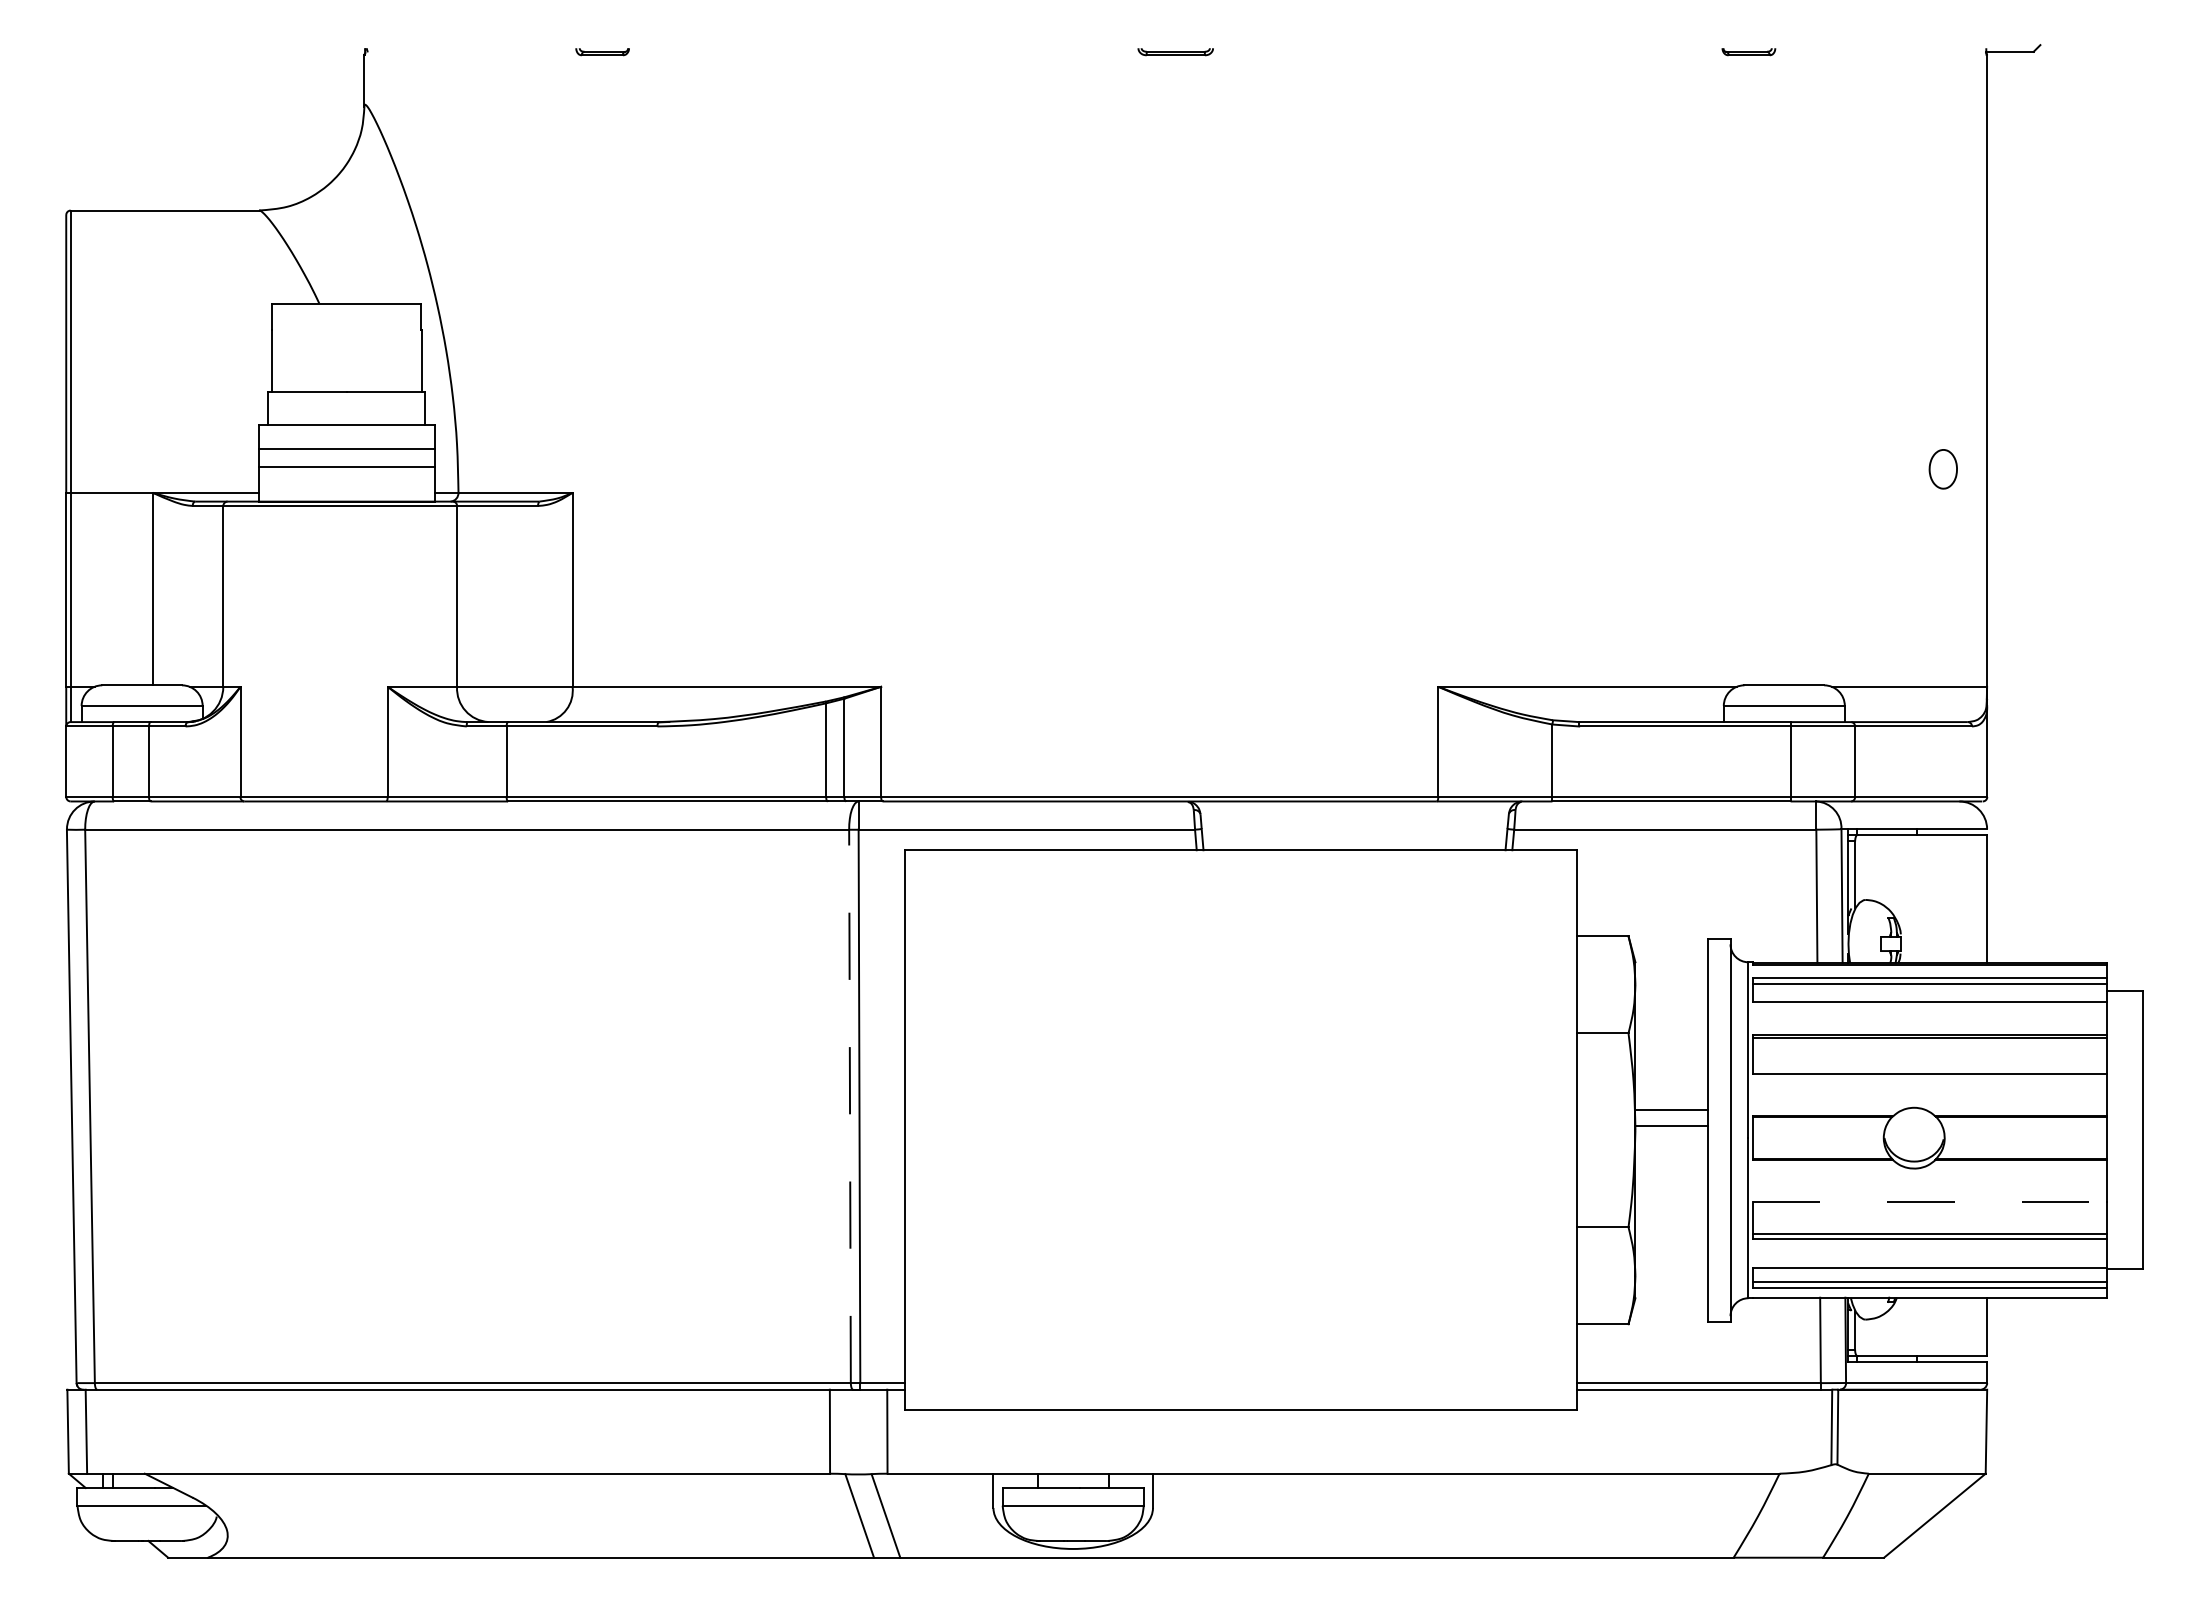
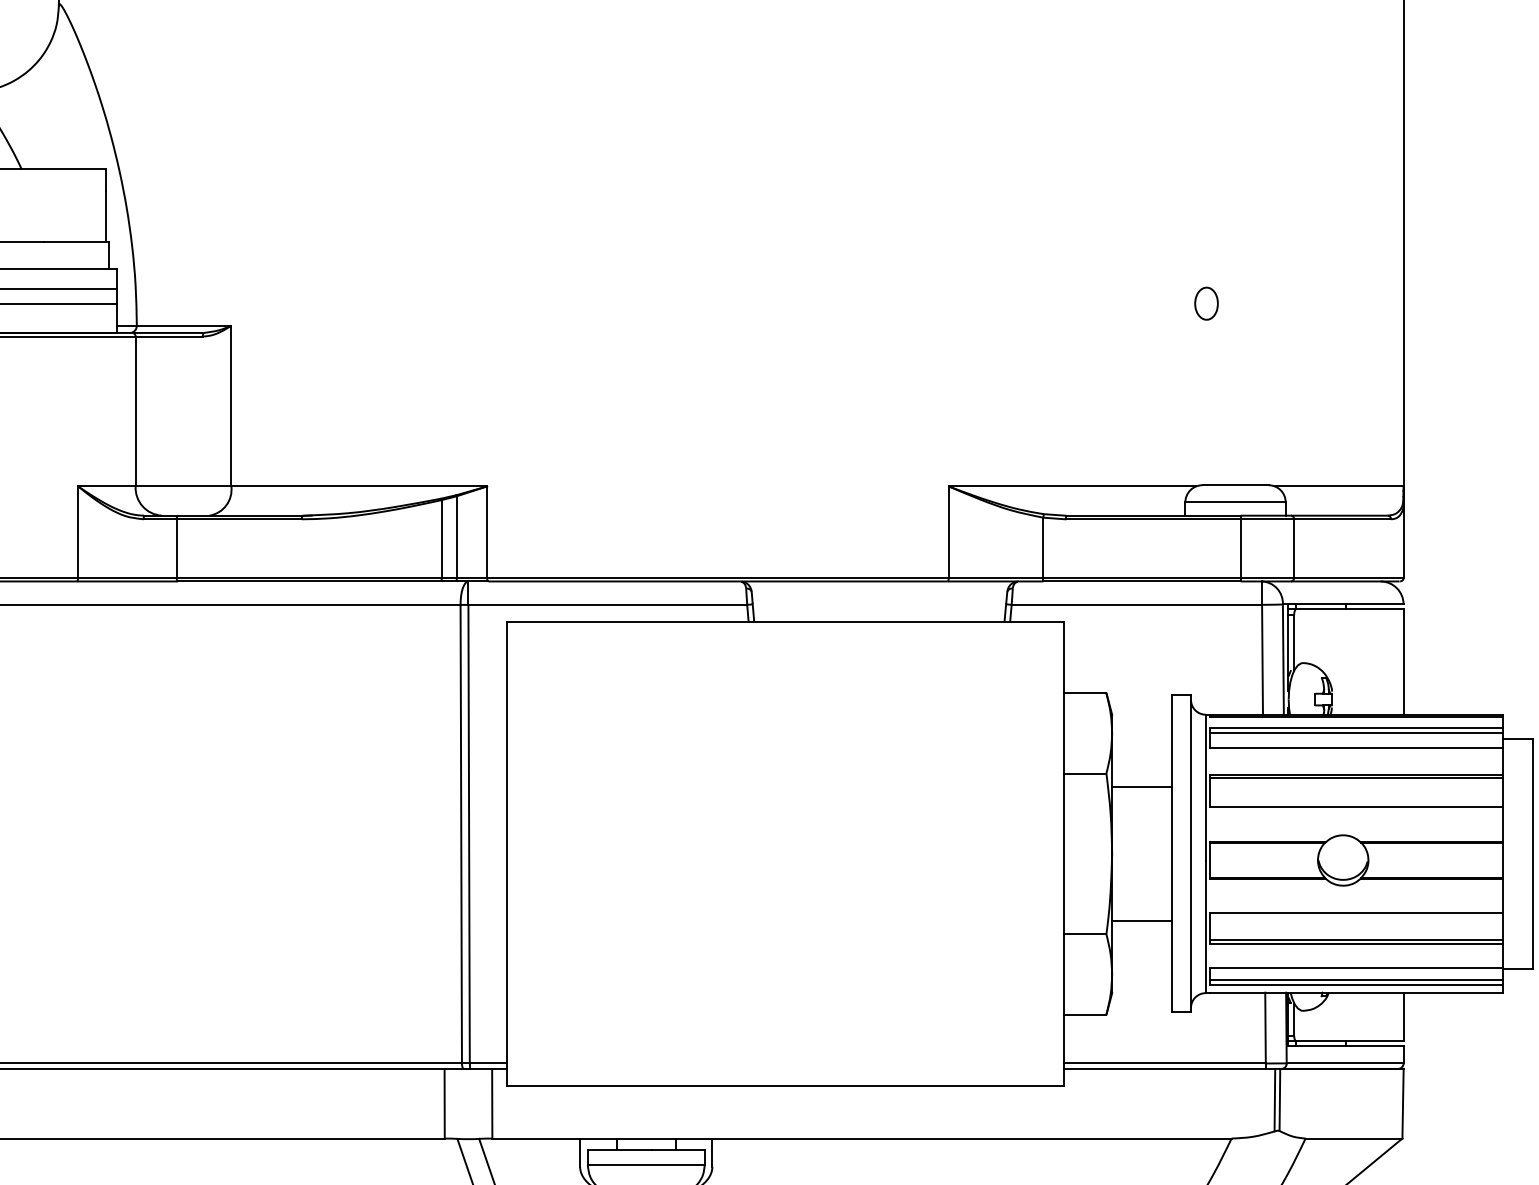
part: (1942, 469) -> (1205, 303), moved
line: (850, 1106) -> (461, 834), dashed -> solid
line: (1671, 1109) -> (1142, 787), moved
line: (1671, 1125) -> (1142, 920), moved
line: (1929, 1201) -> (1355, 912), dashed -> solid

